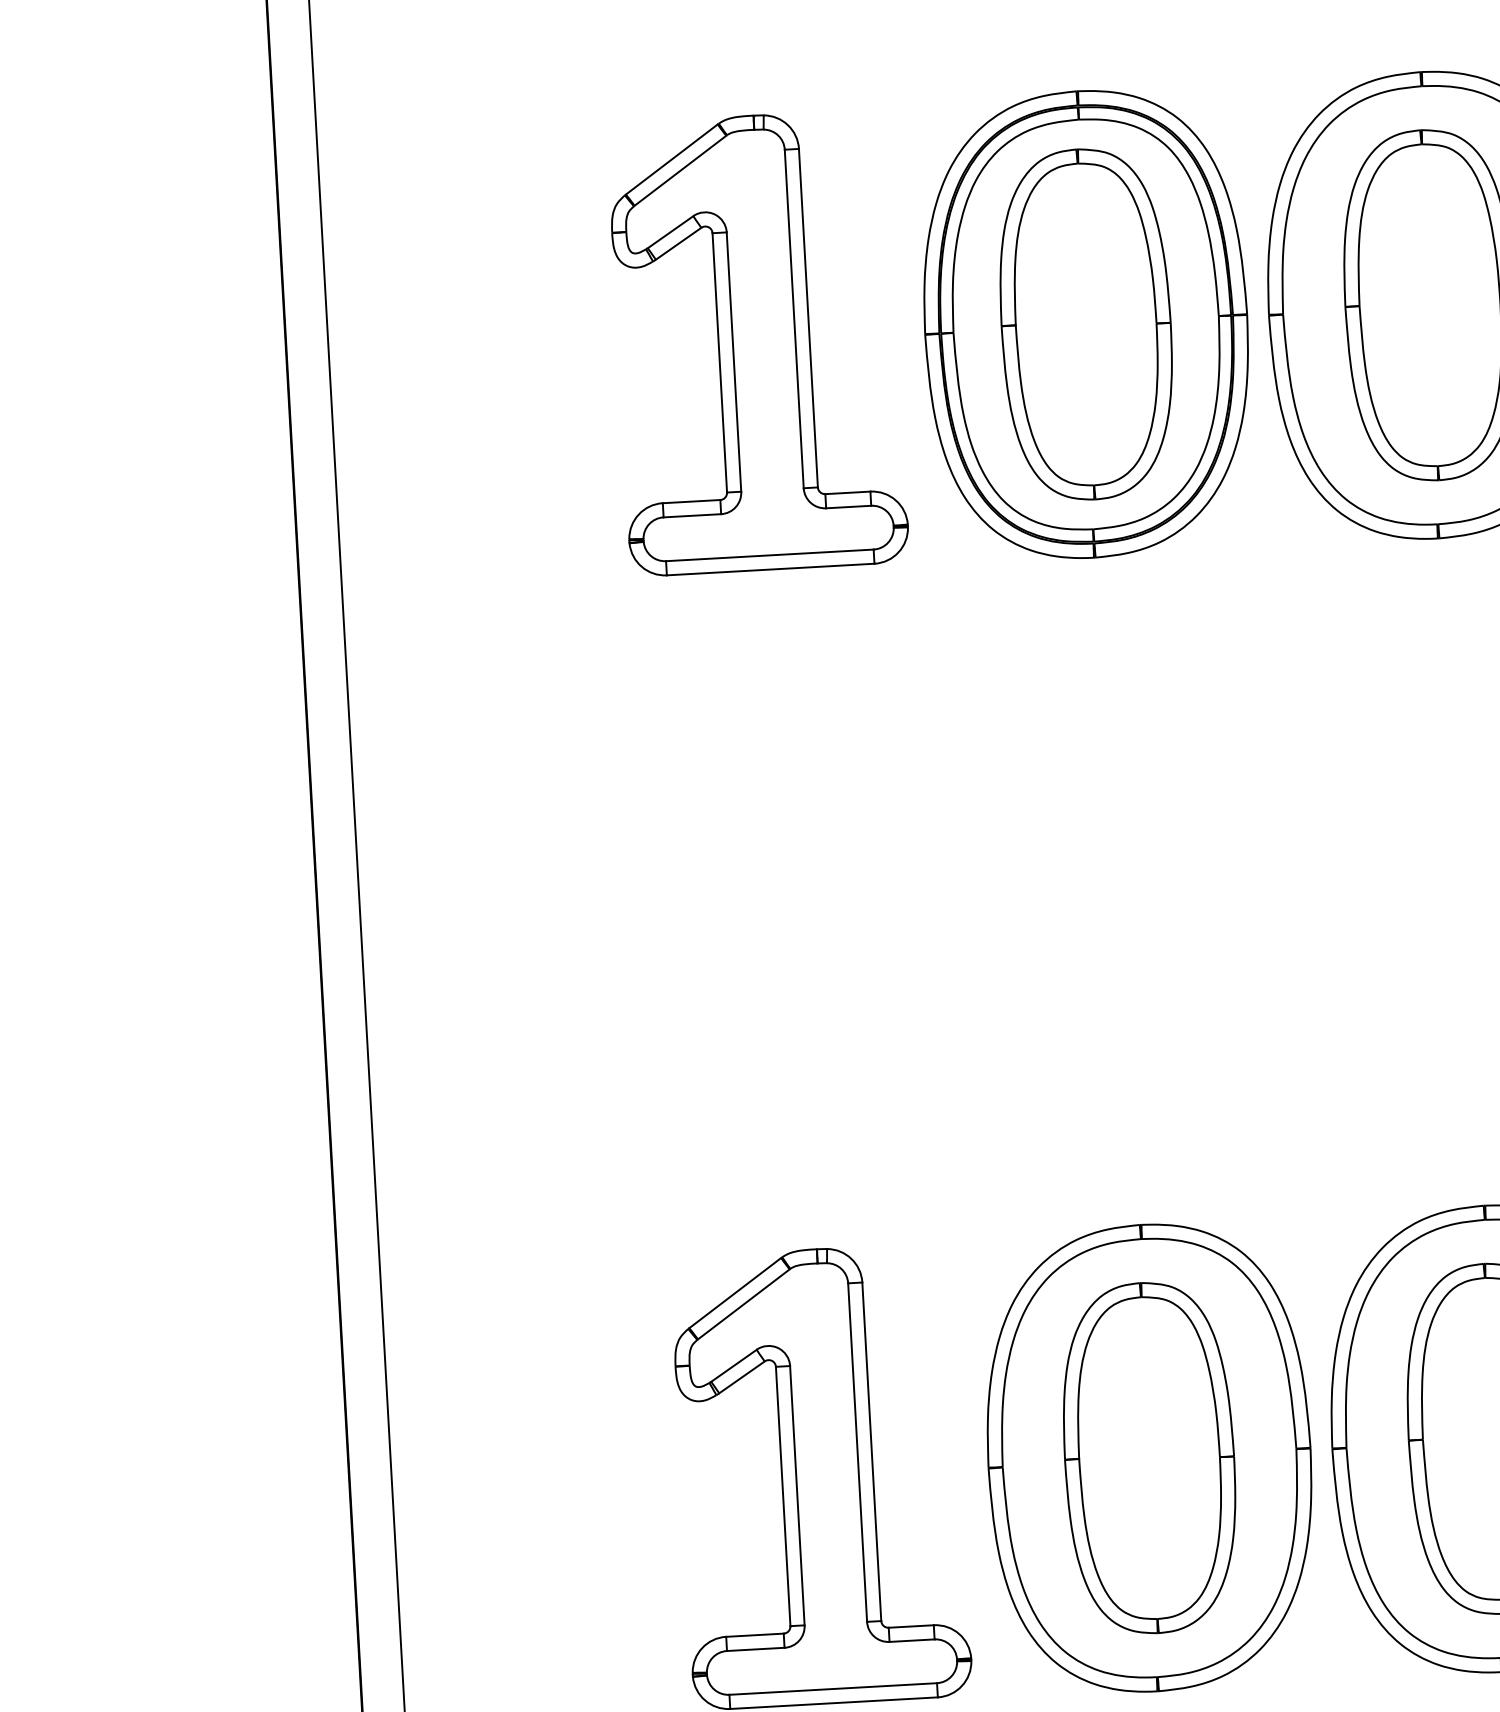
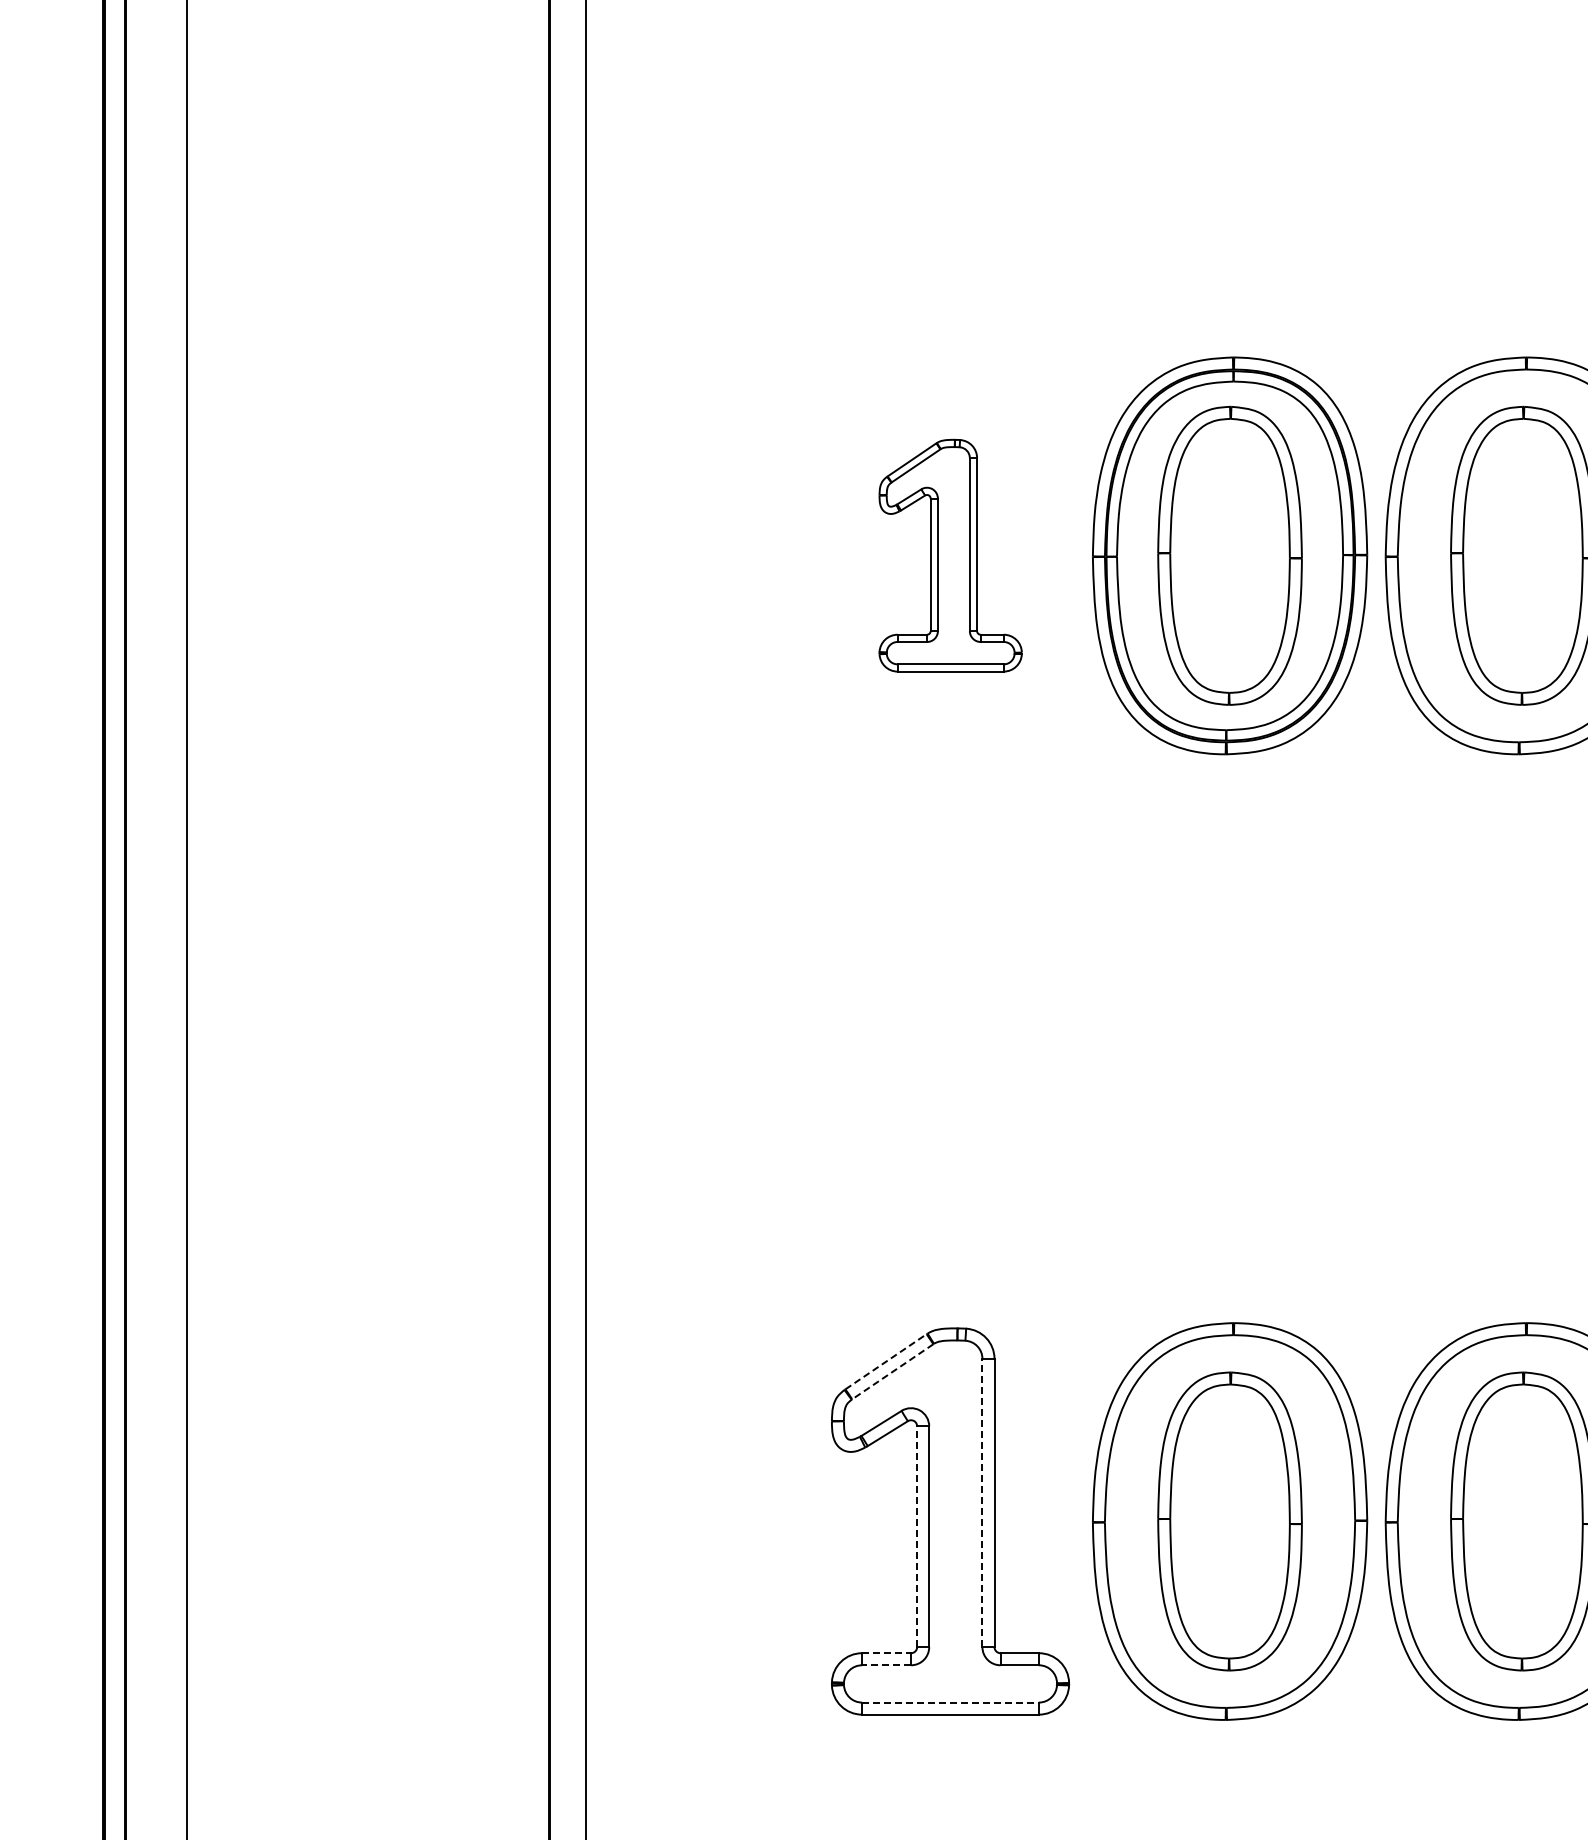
part: (757, 342) -> (950, 555), size x0.6
line: (735, 1292) -> (886, 1361), solid -> dashed
line: (743, 1305) -> (892, 1372), solid -> dashed
line: (857, 1452) -> (982, 1502), solid -> dashed
line: (783, 1496) -> (917, 1536), solid -> dashed
line: (754, 1635) -> (886, 1653), solid -> dashed
line: (755, 1649) -> (886, 1665), solid -> dashed
line: (834, 1688) -> (951, 1702), solid -> dashed

